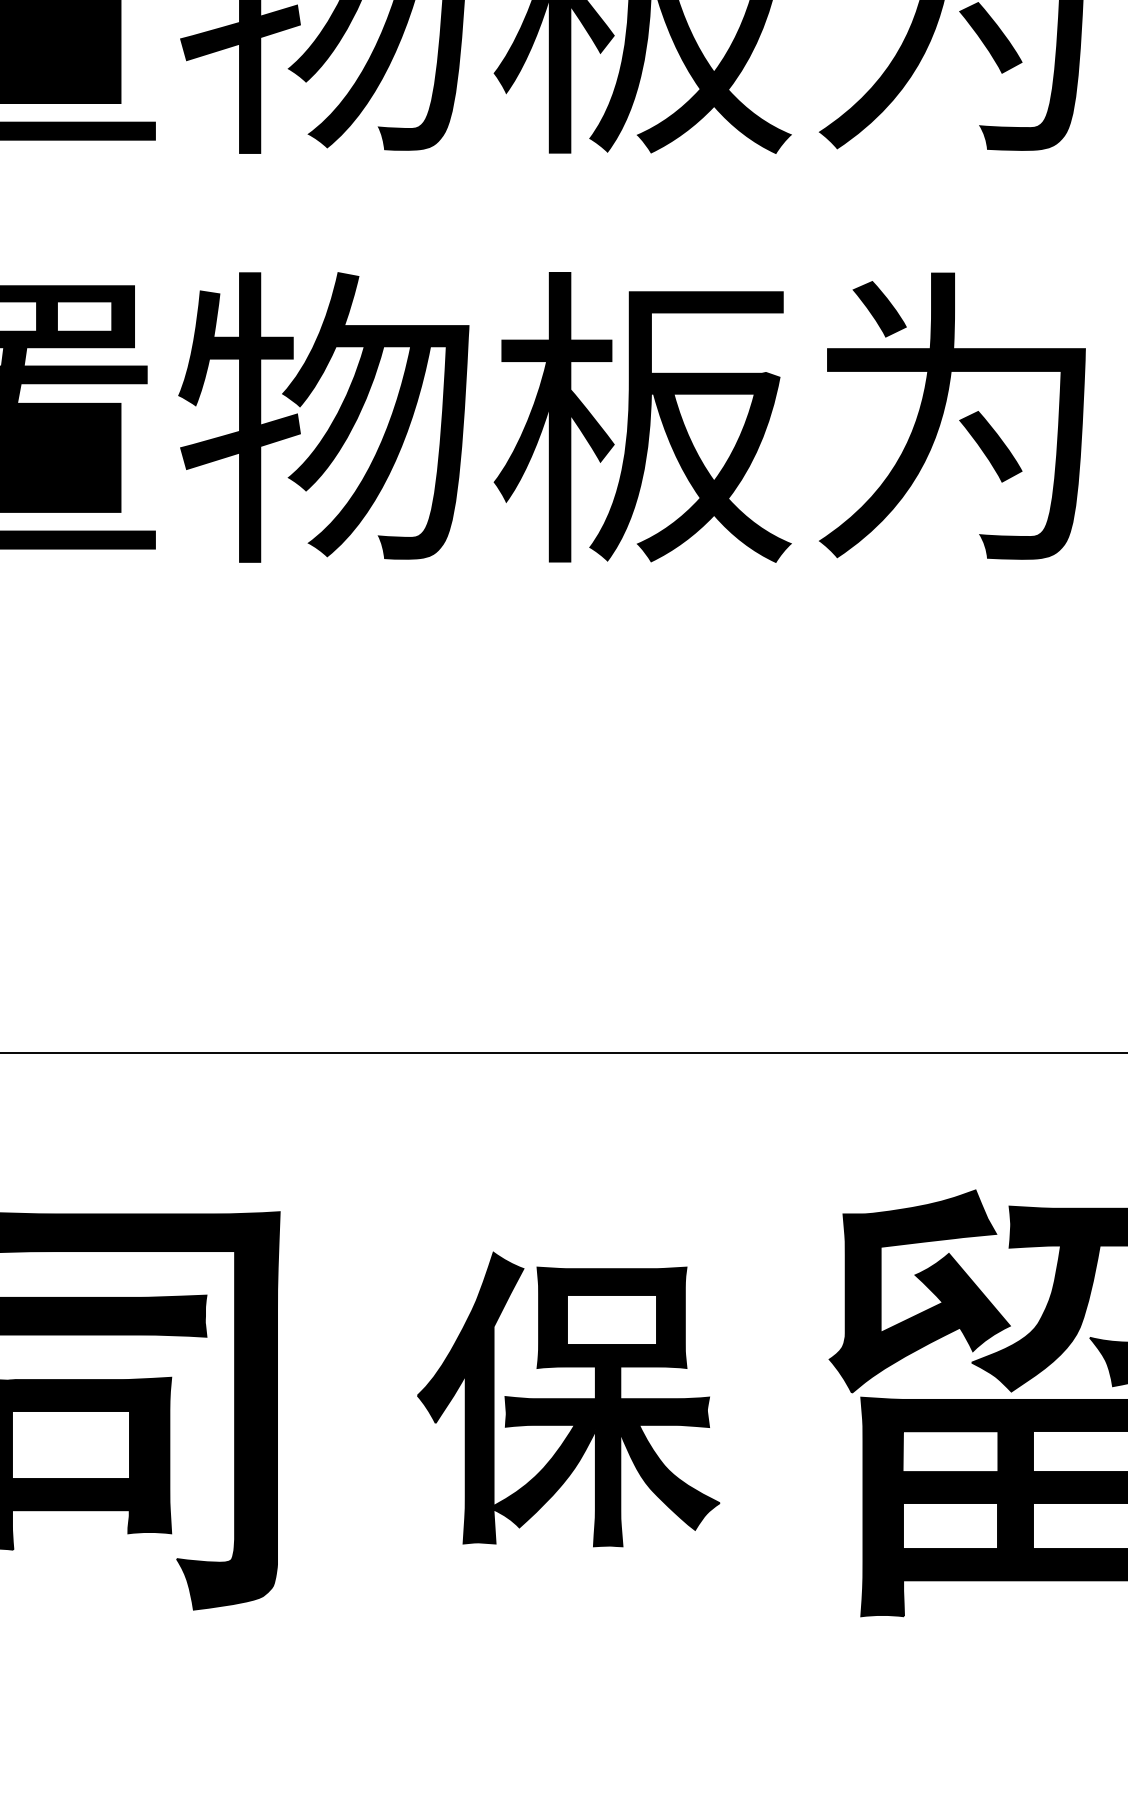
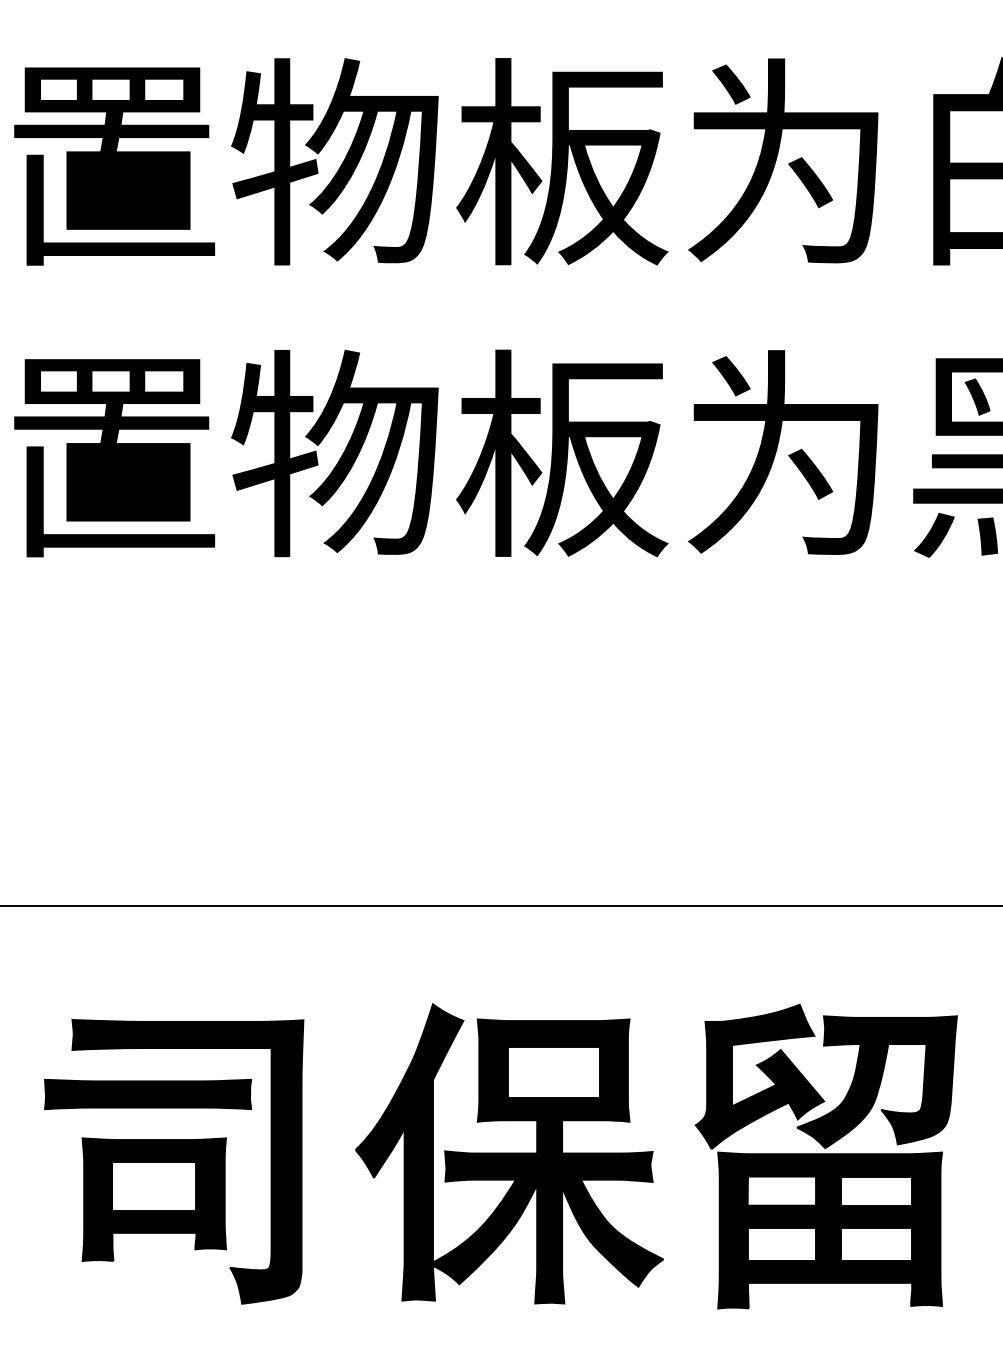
part: (568, 1398) -> (509, 1153), size x1.43

